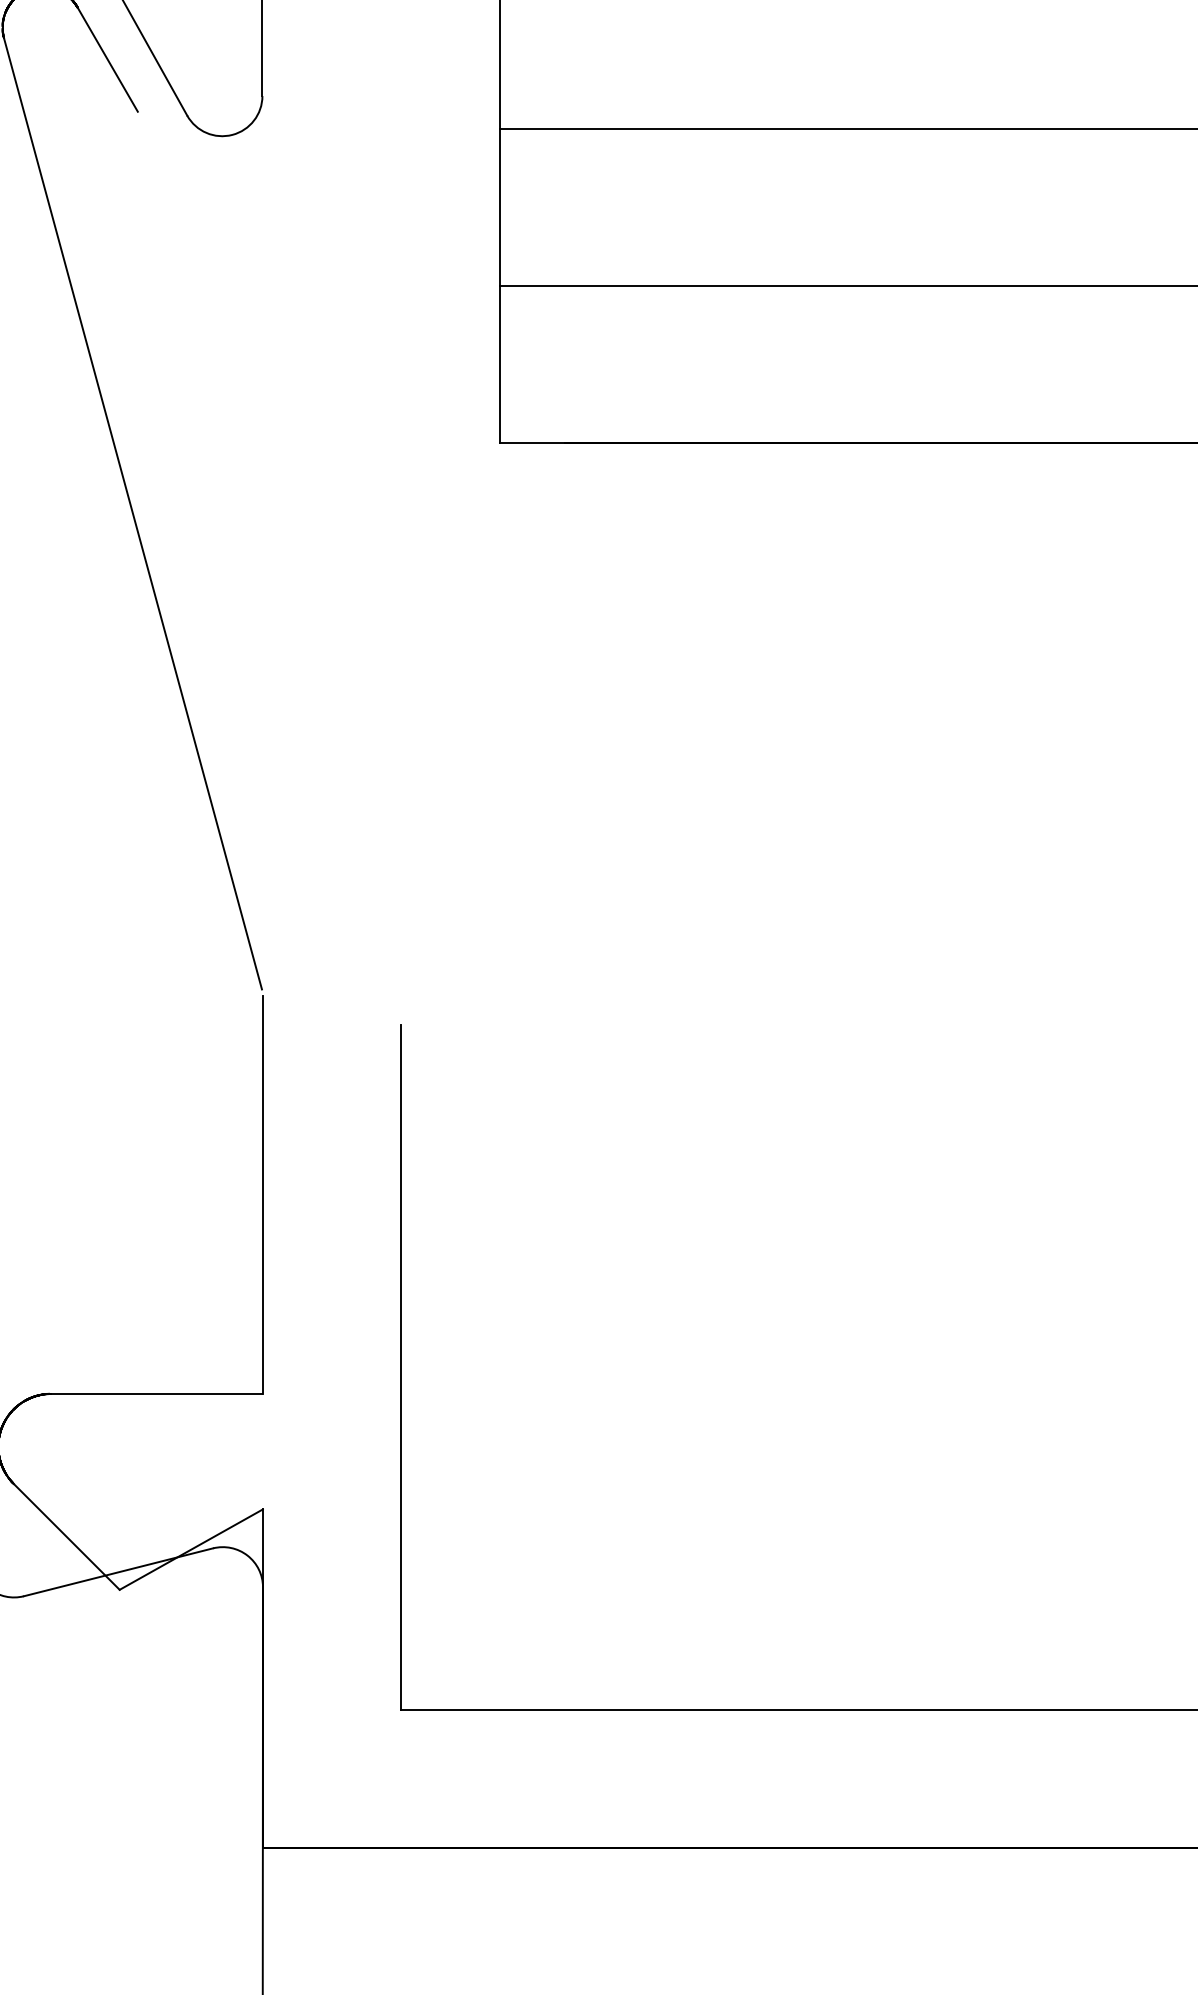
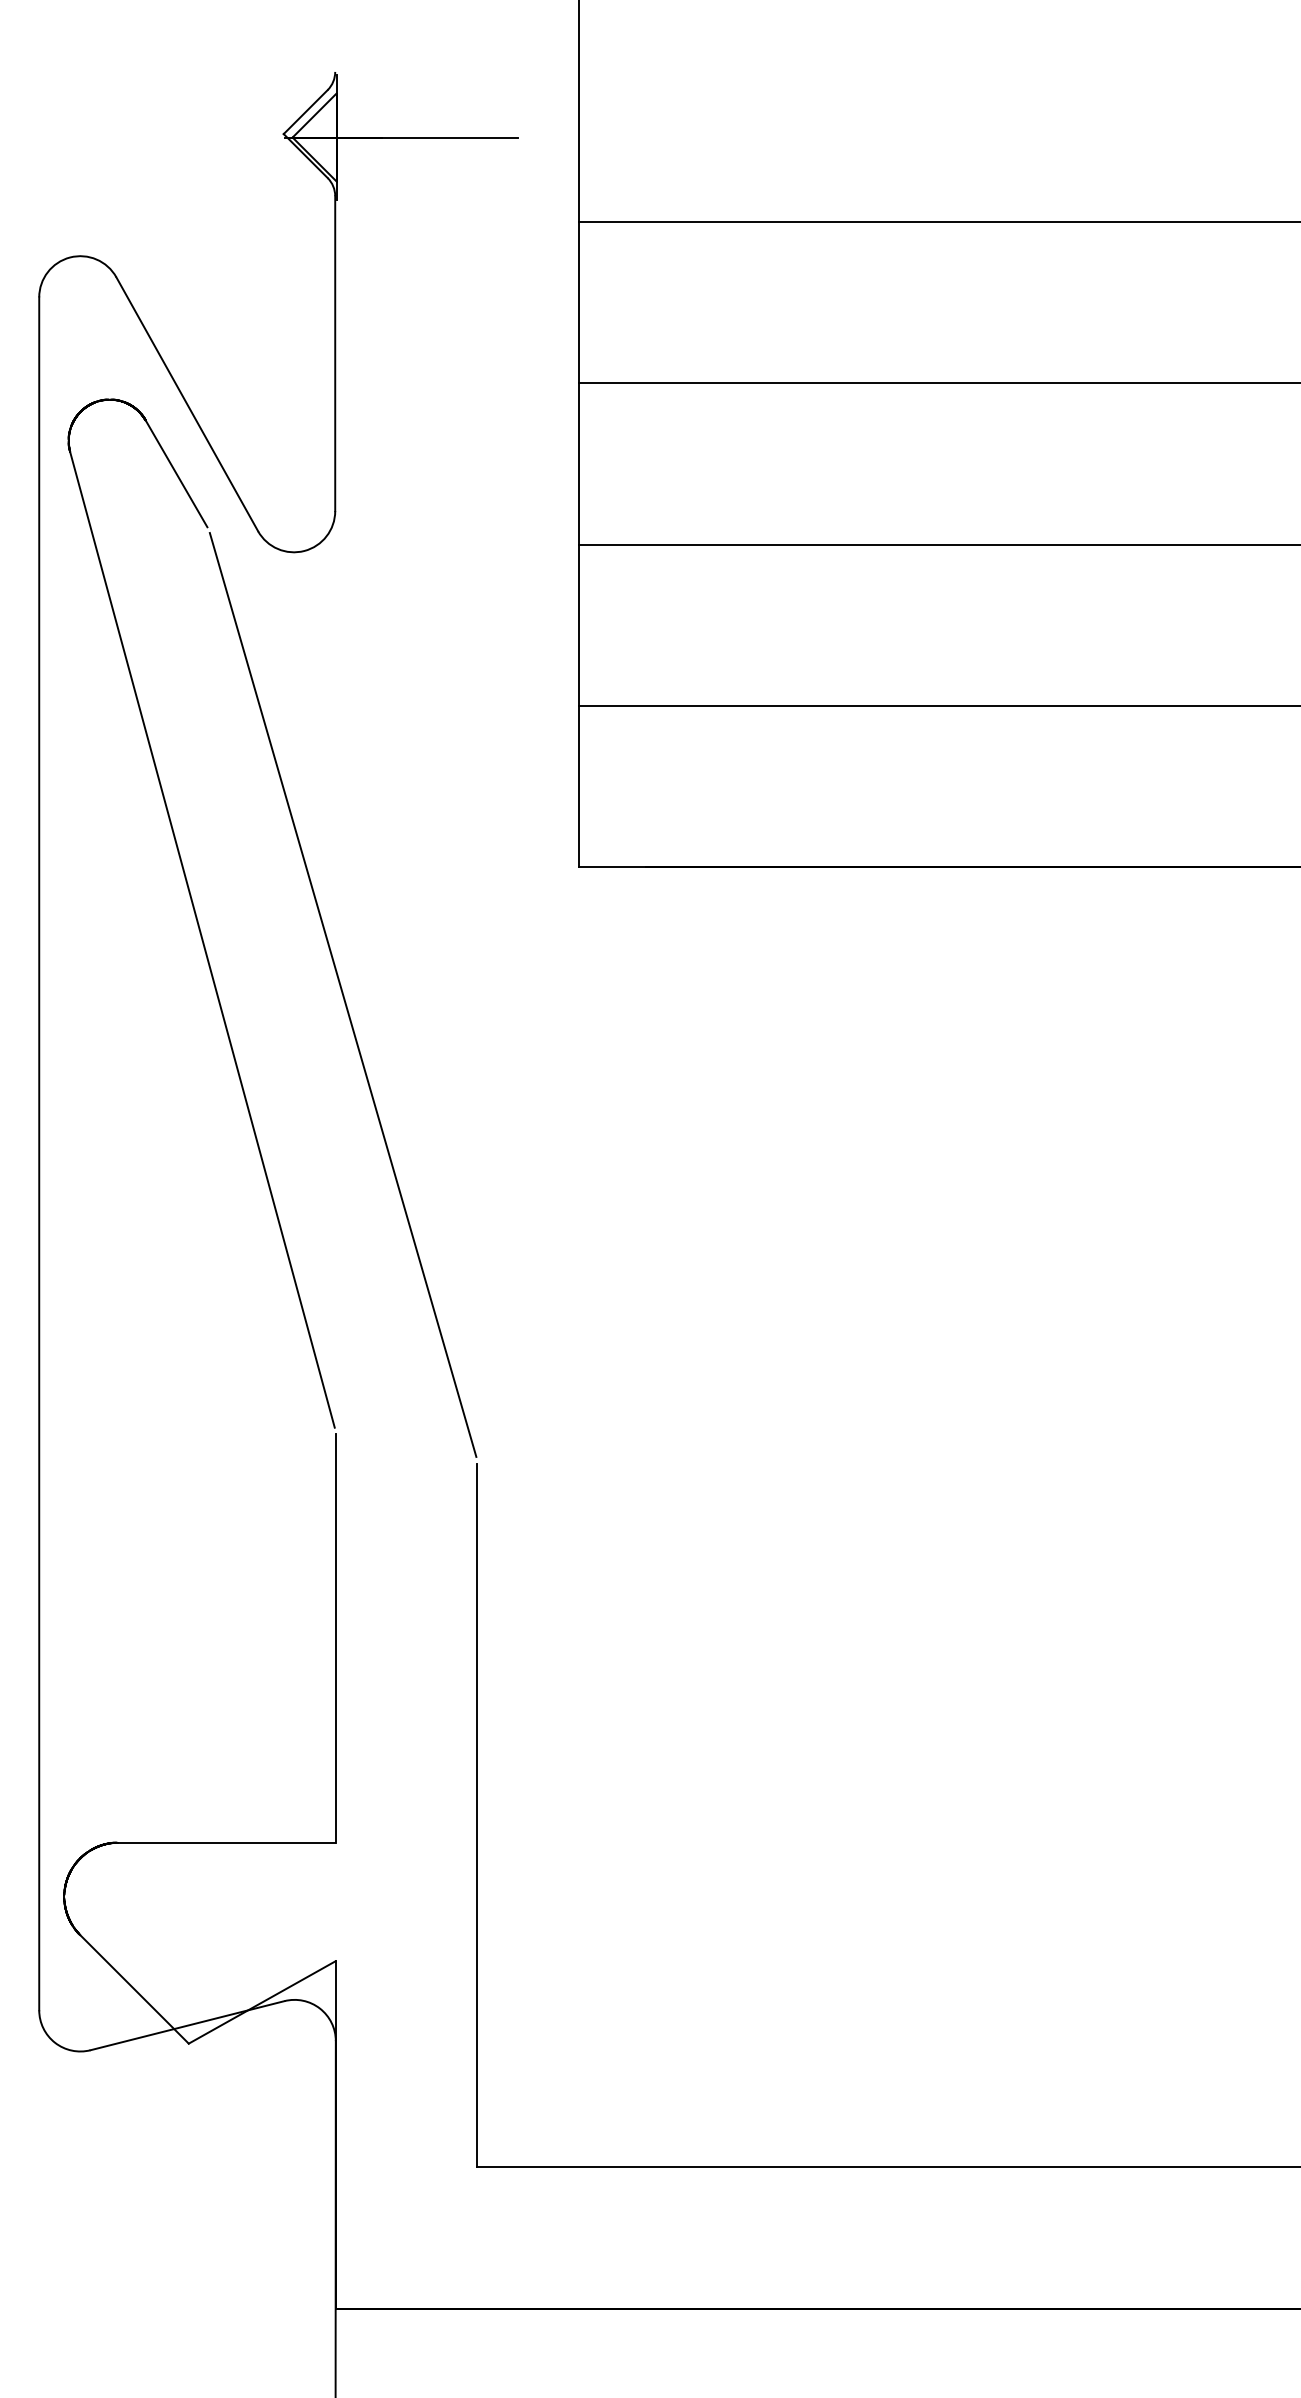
line: (269, 567) -> (342, 994), added

